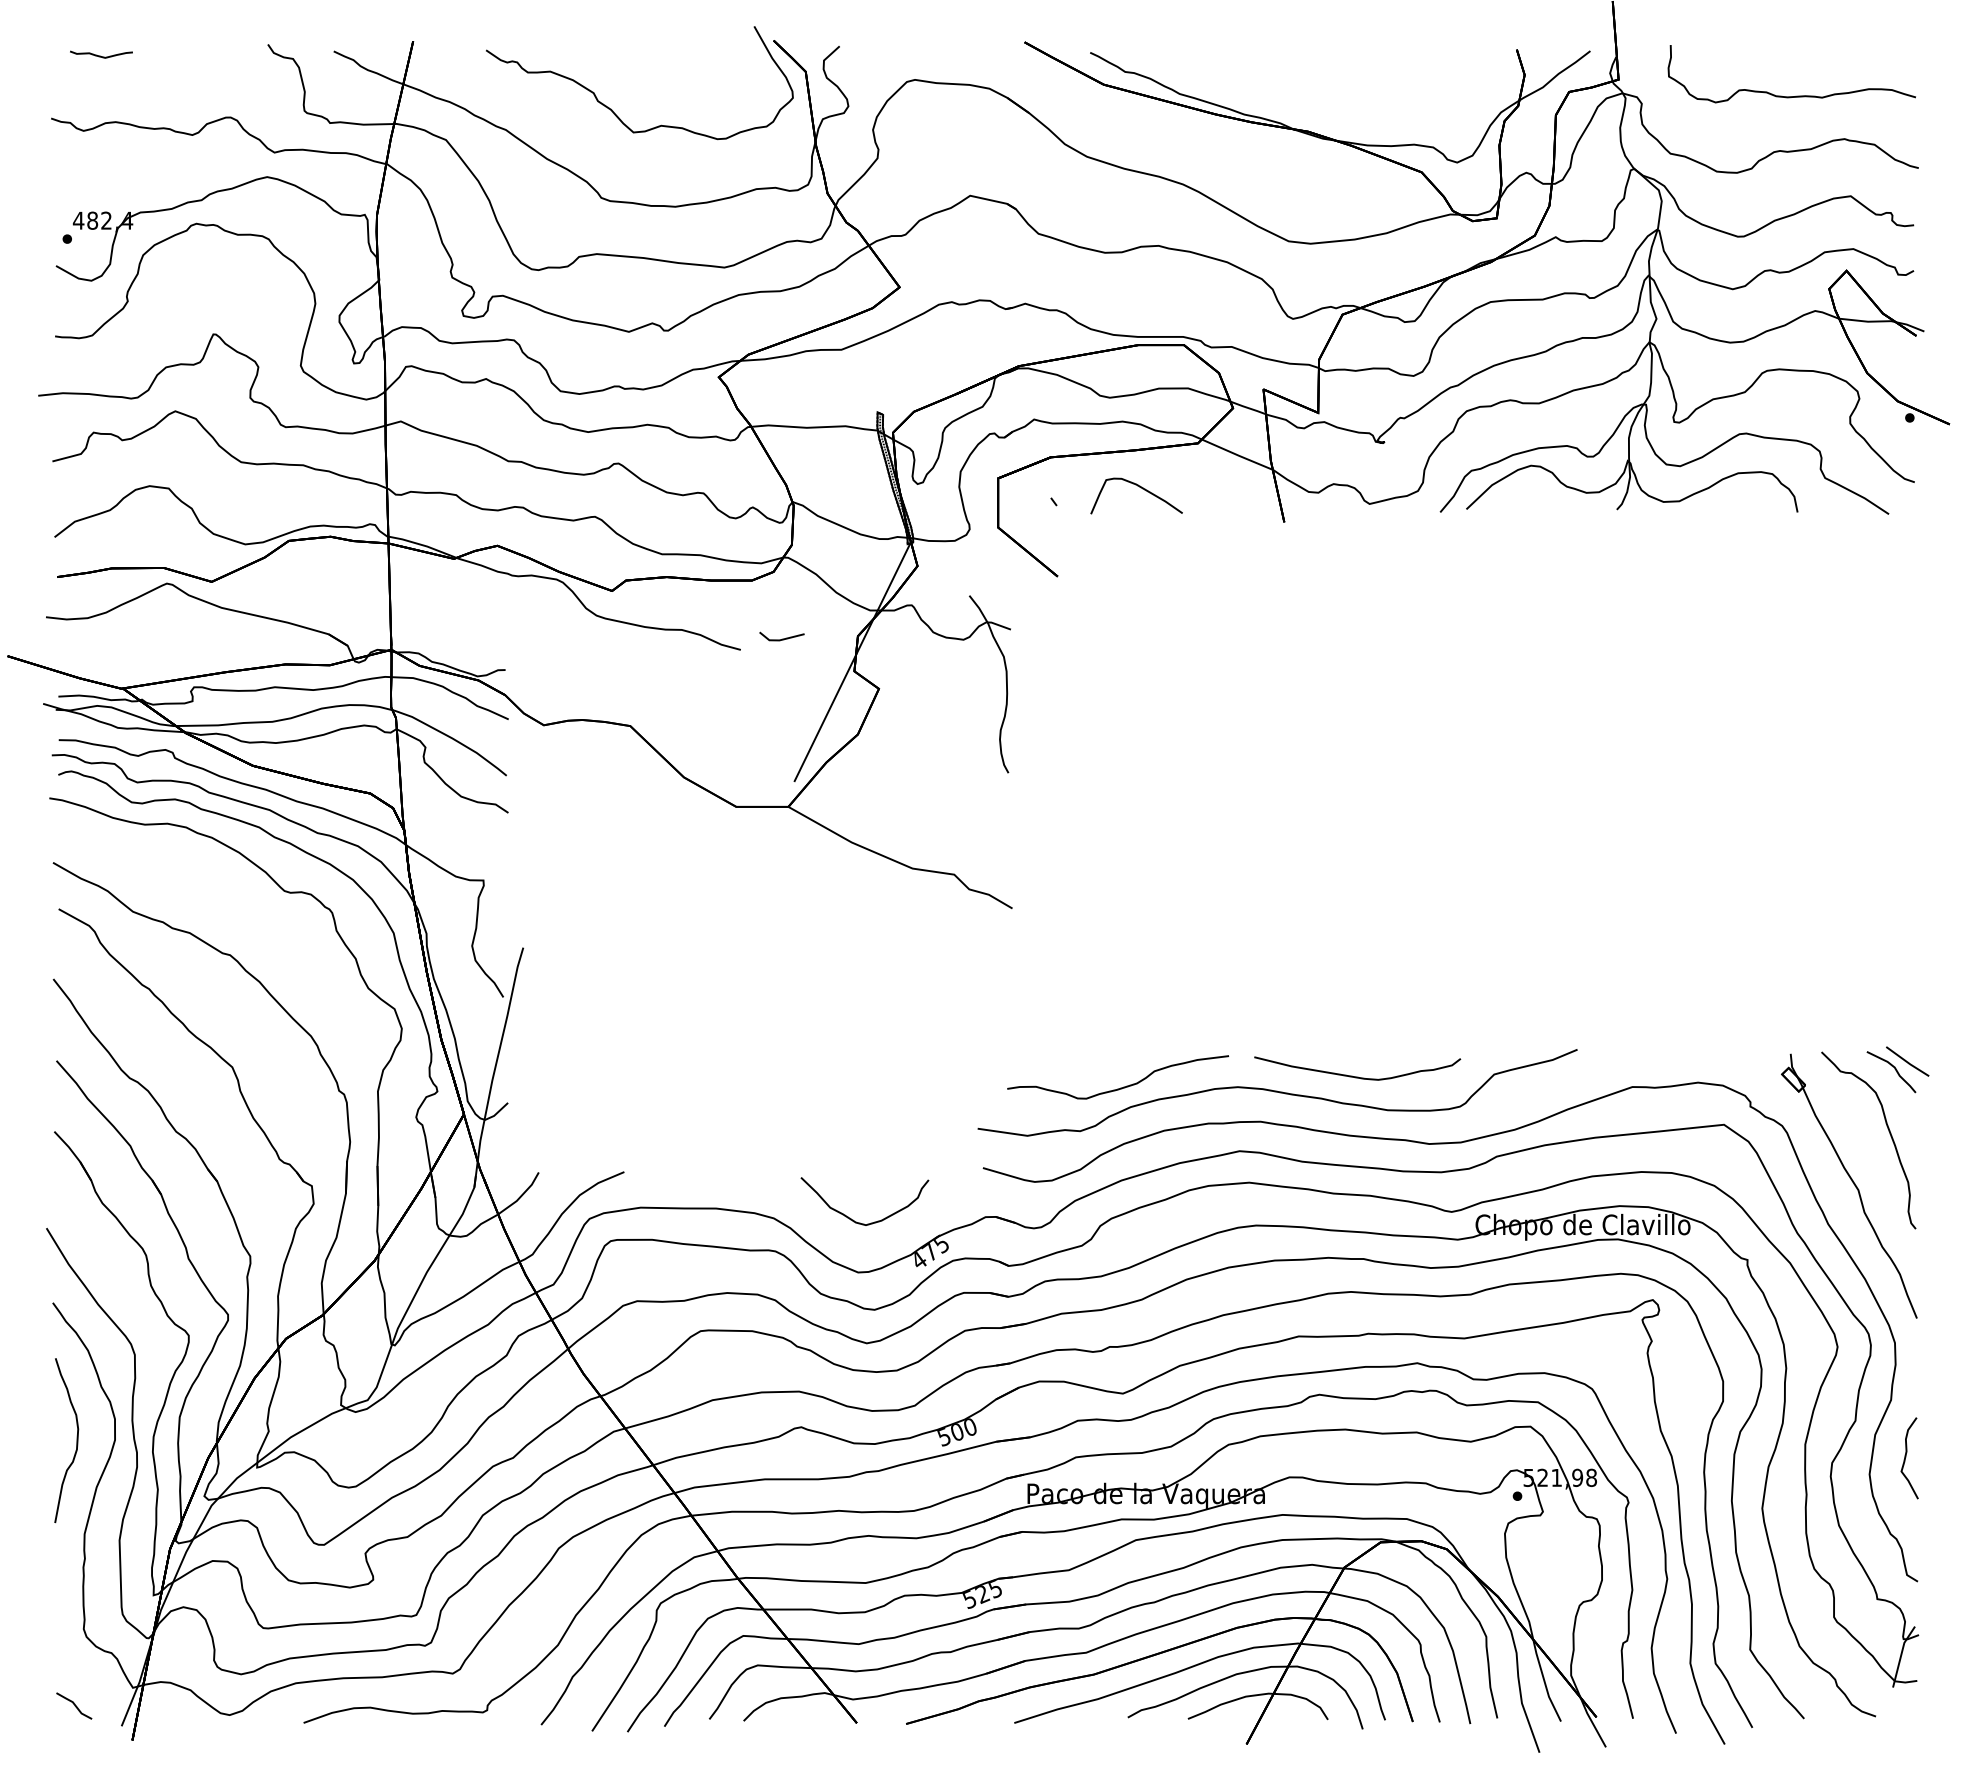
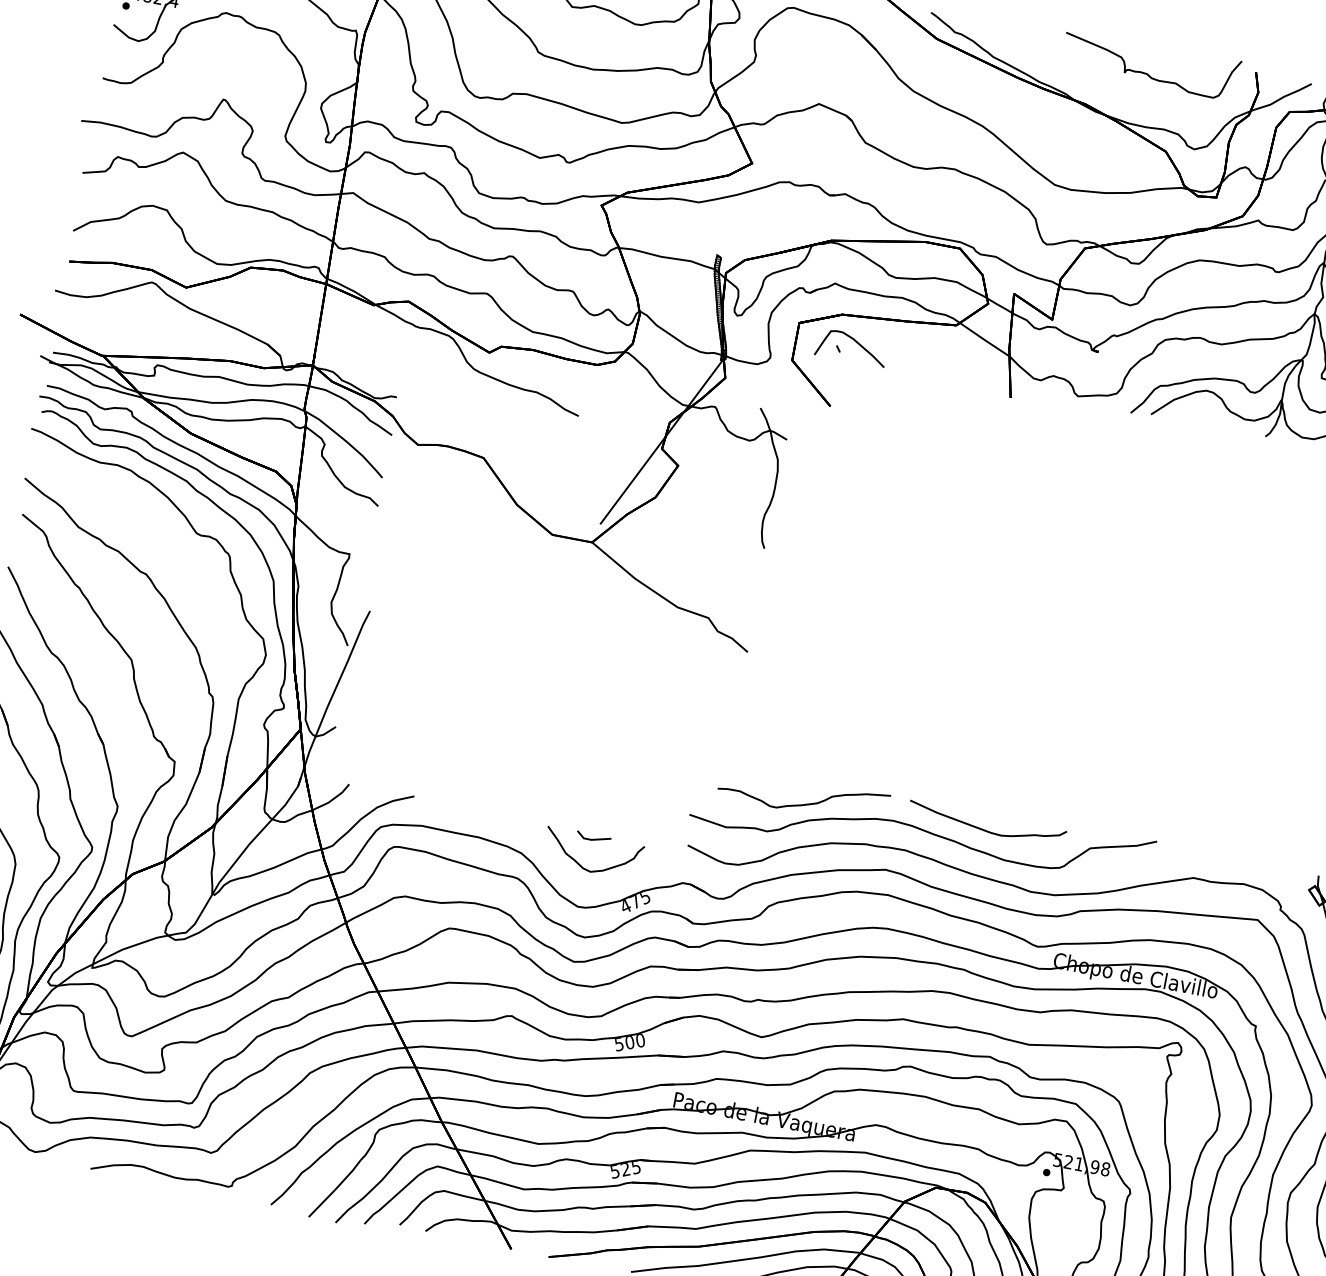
part: (1379, 77) -> (1147, 73), added
curve: (1142, 489) -> (857, 343), moved
line: (782, 638) -> (594, 838), moved

